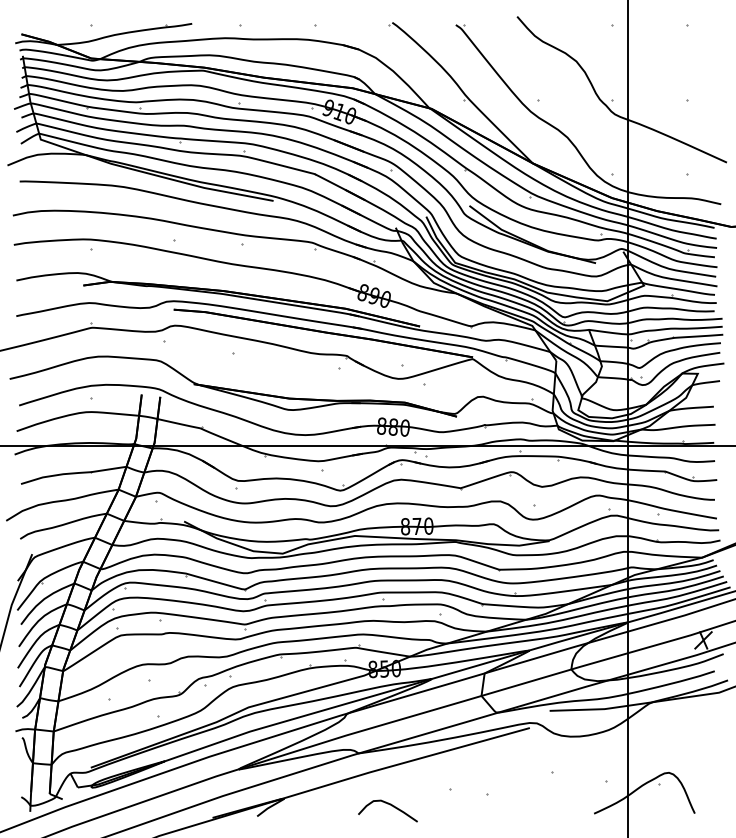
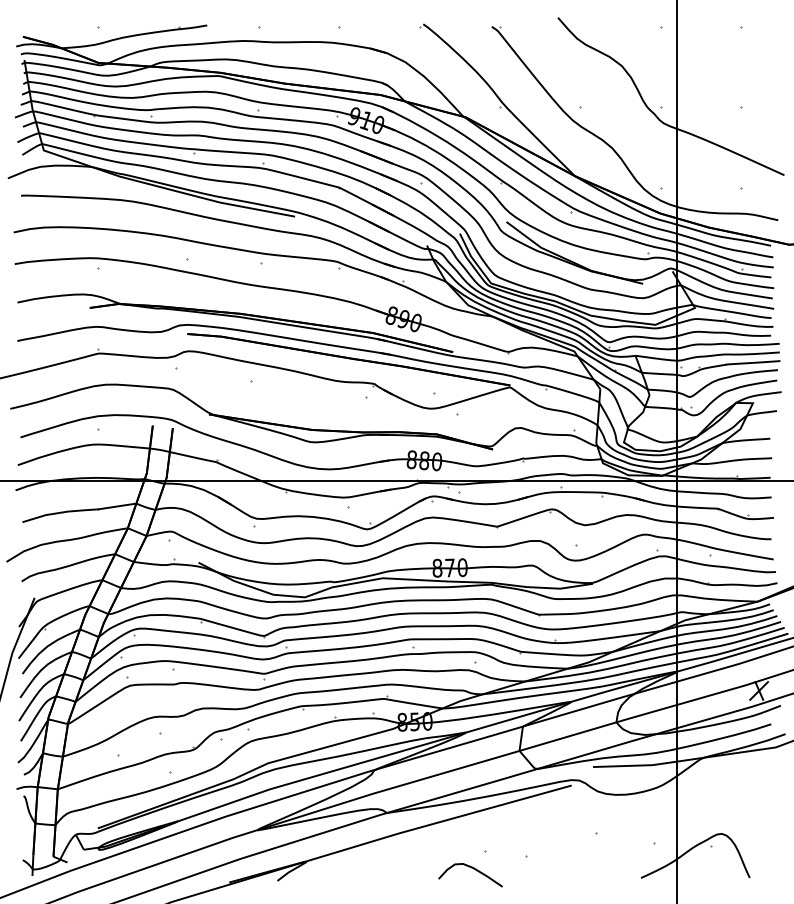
curve: (390, 805) -> (473, 869), moved

